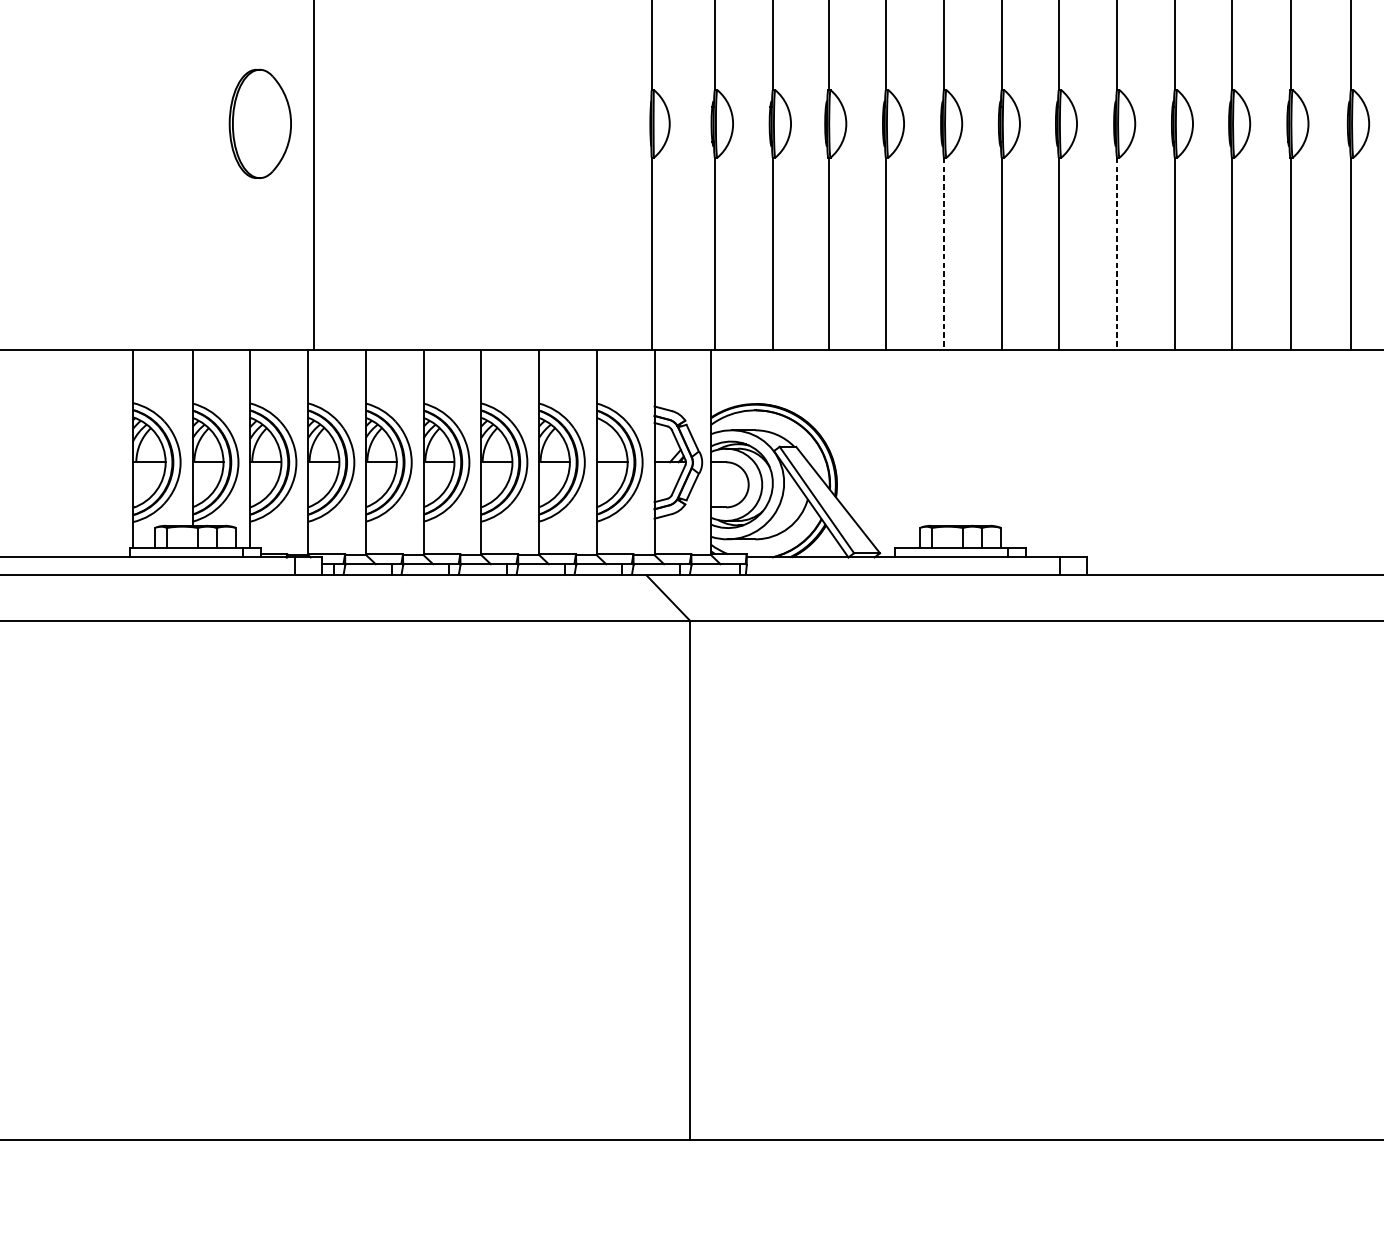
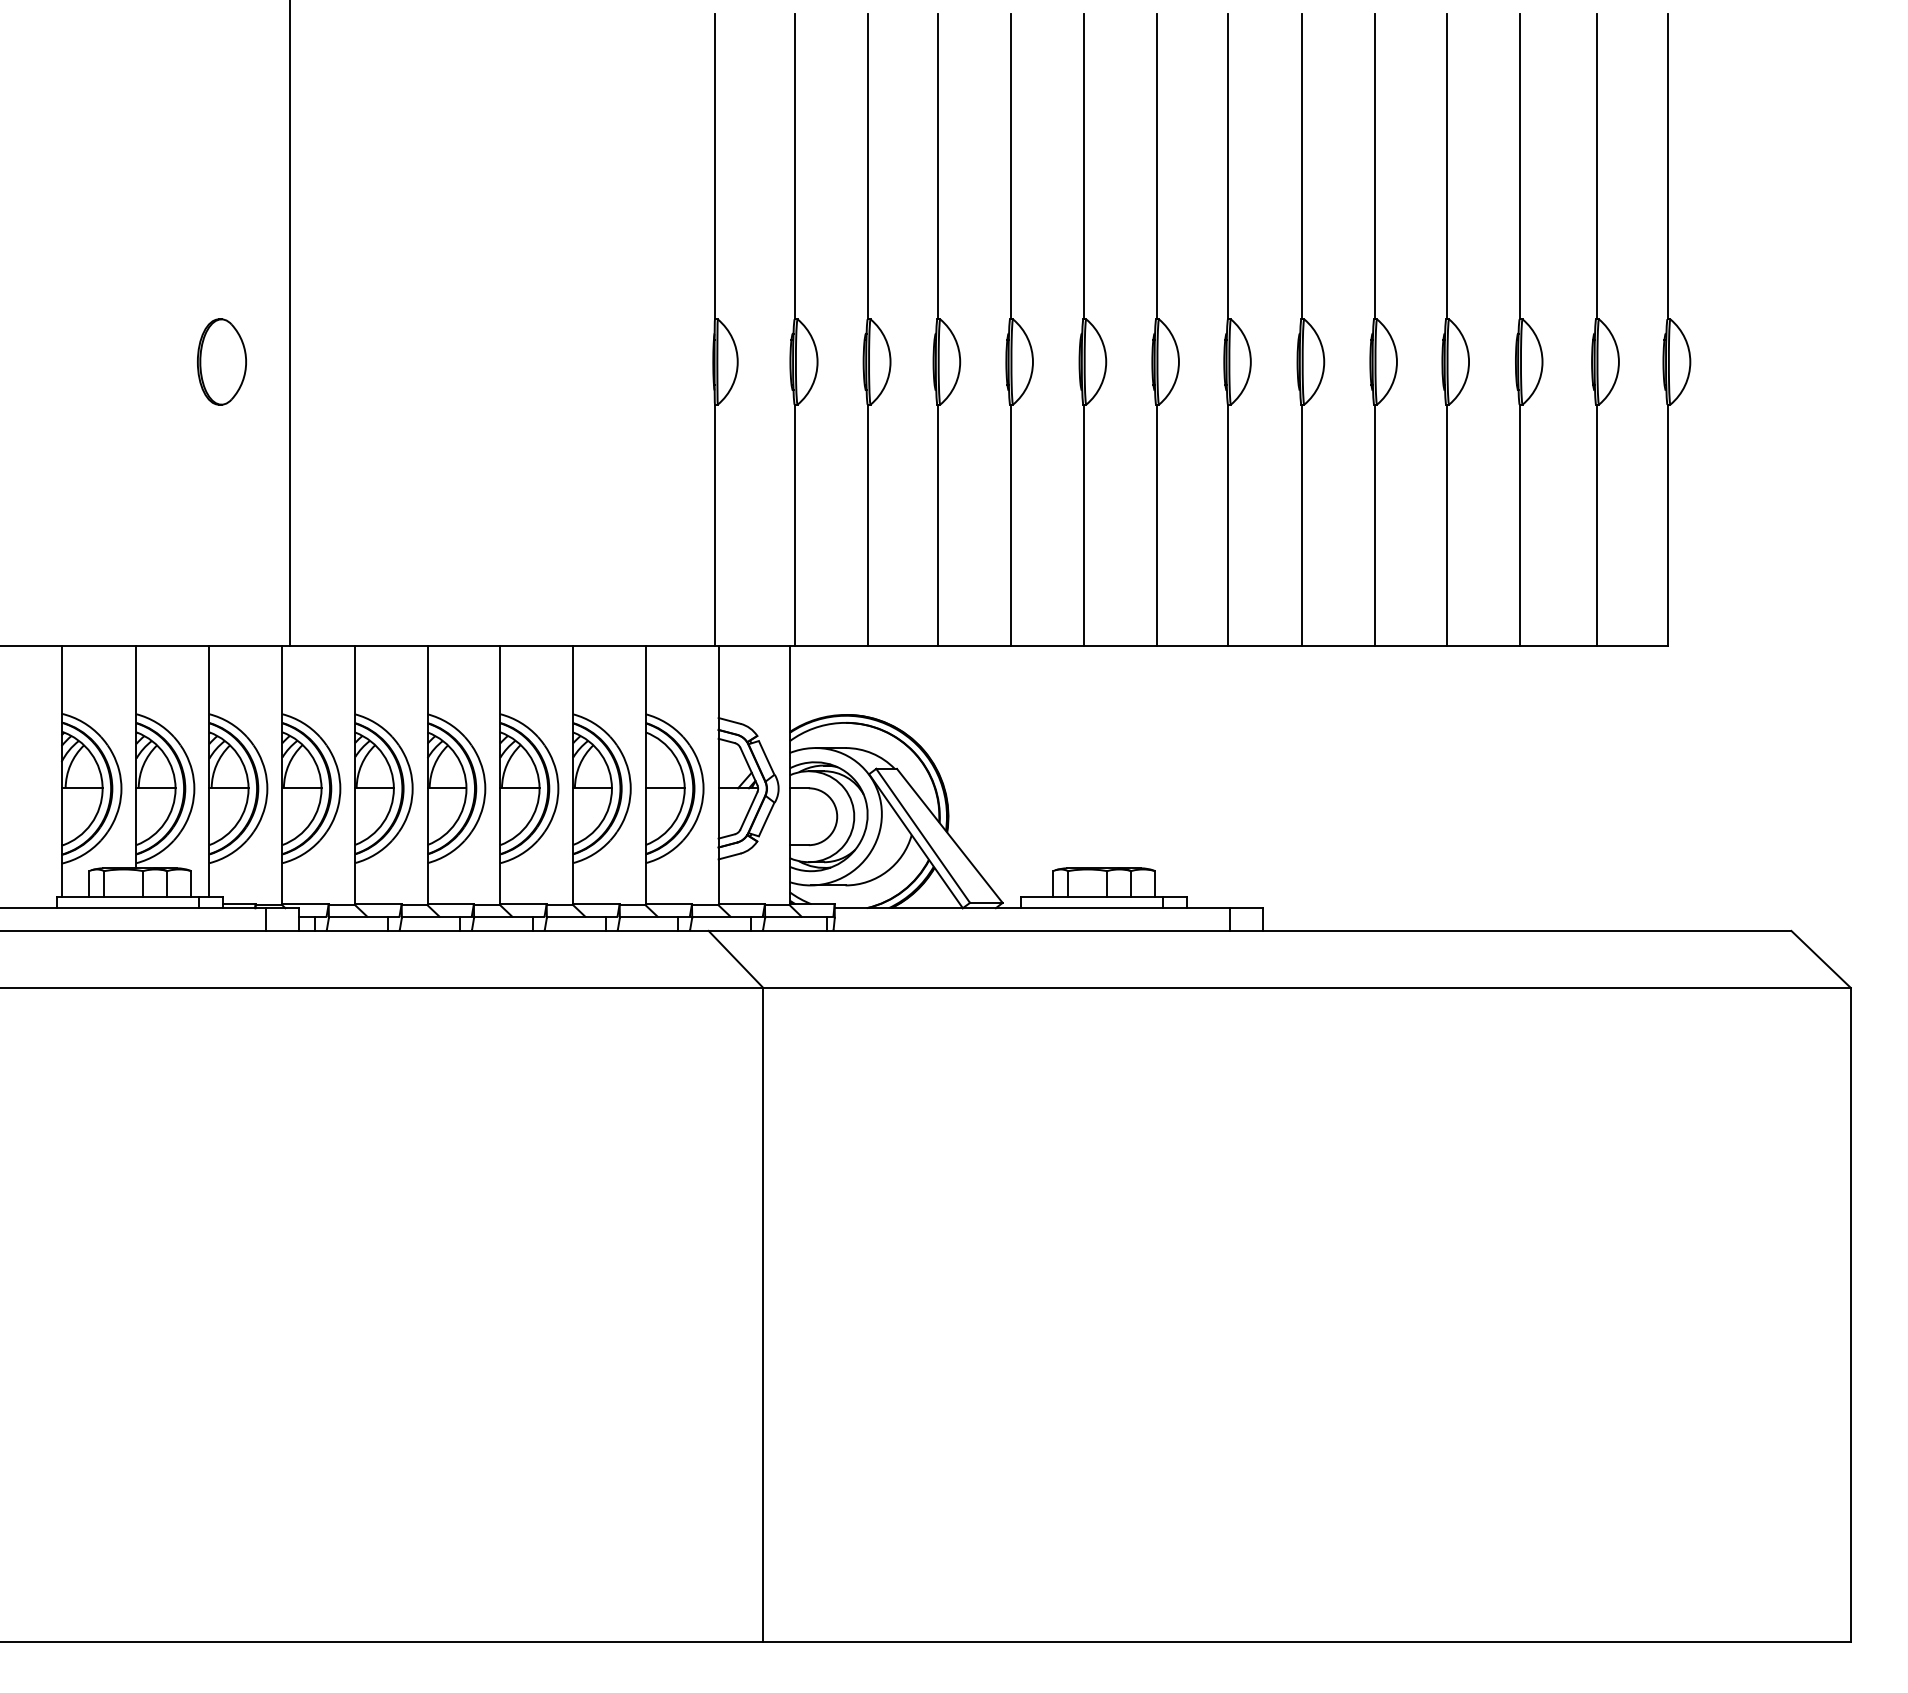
part: (260, 123) -> (221, 361), size x0.62
line: (944, 253) -> (1083, 525), dashed -> solid
line: (1117, 253) -> (1301, 525), dashed -> solid

